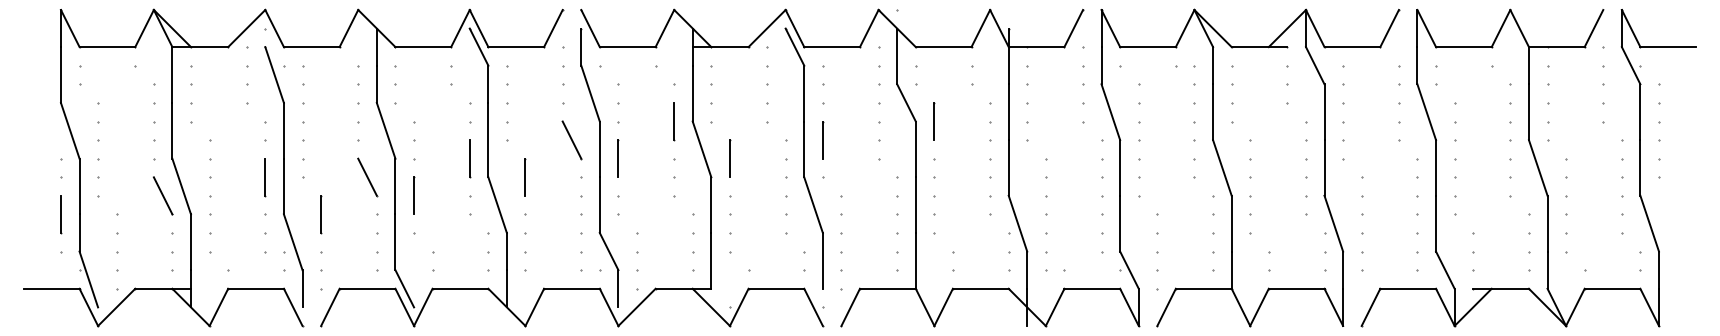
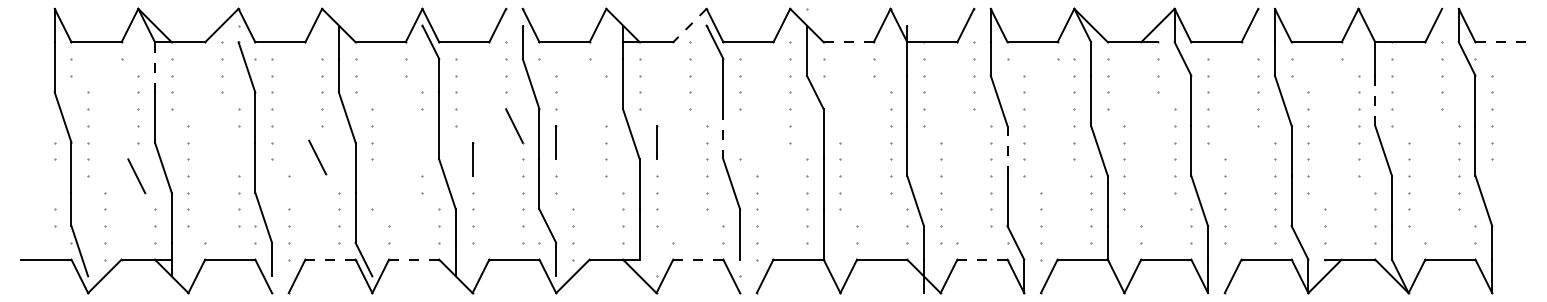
line: (766, 28) -> (689, 25), solid -> dashed
line: (943, 47) -> (848, 42), solid -> dashed
line: (1668, 47) -> (1500, 42), solid -> dashed
line: (171, 74) -> (154, 66), solid -> dashed
line: (1529, 111) -> (1375, 100), solid -> dashed
line: (674, 120) -> (606, 108), removed
line: (934, 120) -> (840, 108), removed
line: (823, 139) -> (740, 125), removed
line: (804, 148) -> (723, 133), solid -> dashed
line: (469, 158) -> (422, 142), removed
line: (1120, 167) -> (1007, 150), solid -> dashed
line: (265, 176) -> (238, 158), removed
line: (367, 177) -> (317, 157), moved
line: (414, 195) -> (372, 175), removed
line: (162, 196) -> (136, 176), moved
line: (60, 214) -> (54, 192), removed
line: (320, 214) -> (288, 192), removed
line: (368, 288) -> (331, 259), solid -> dashed
line: (460, 288) -> (414, 259), solid -> dashed
line: (776, 288) -> (698, 259), solid -> dashed
line: (1092, 288) -> (982, 259), solid -> dashed

